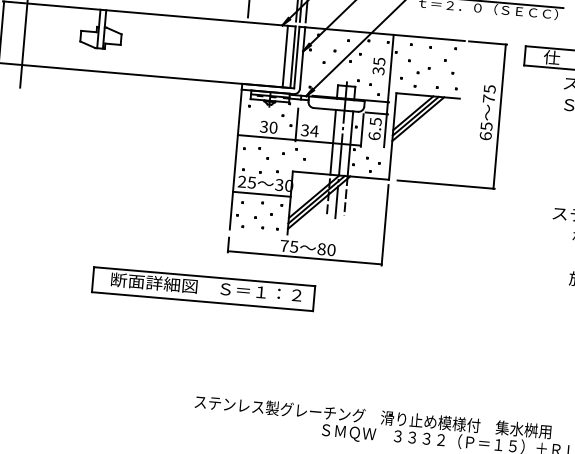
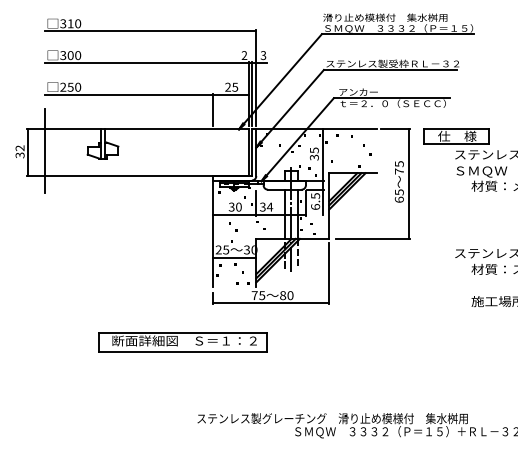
line: (285, 56) -> (243, 152), removed
part: (423, 70) -> (348, 154), removed
part: (203, 289) -> (182, 342), moved

